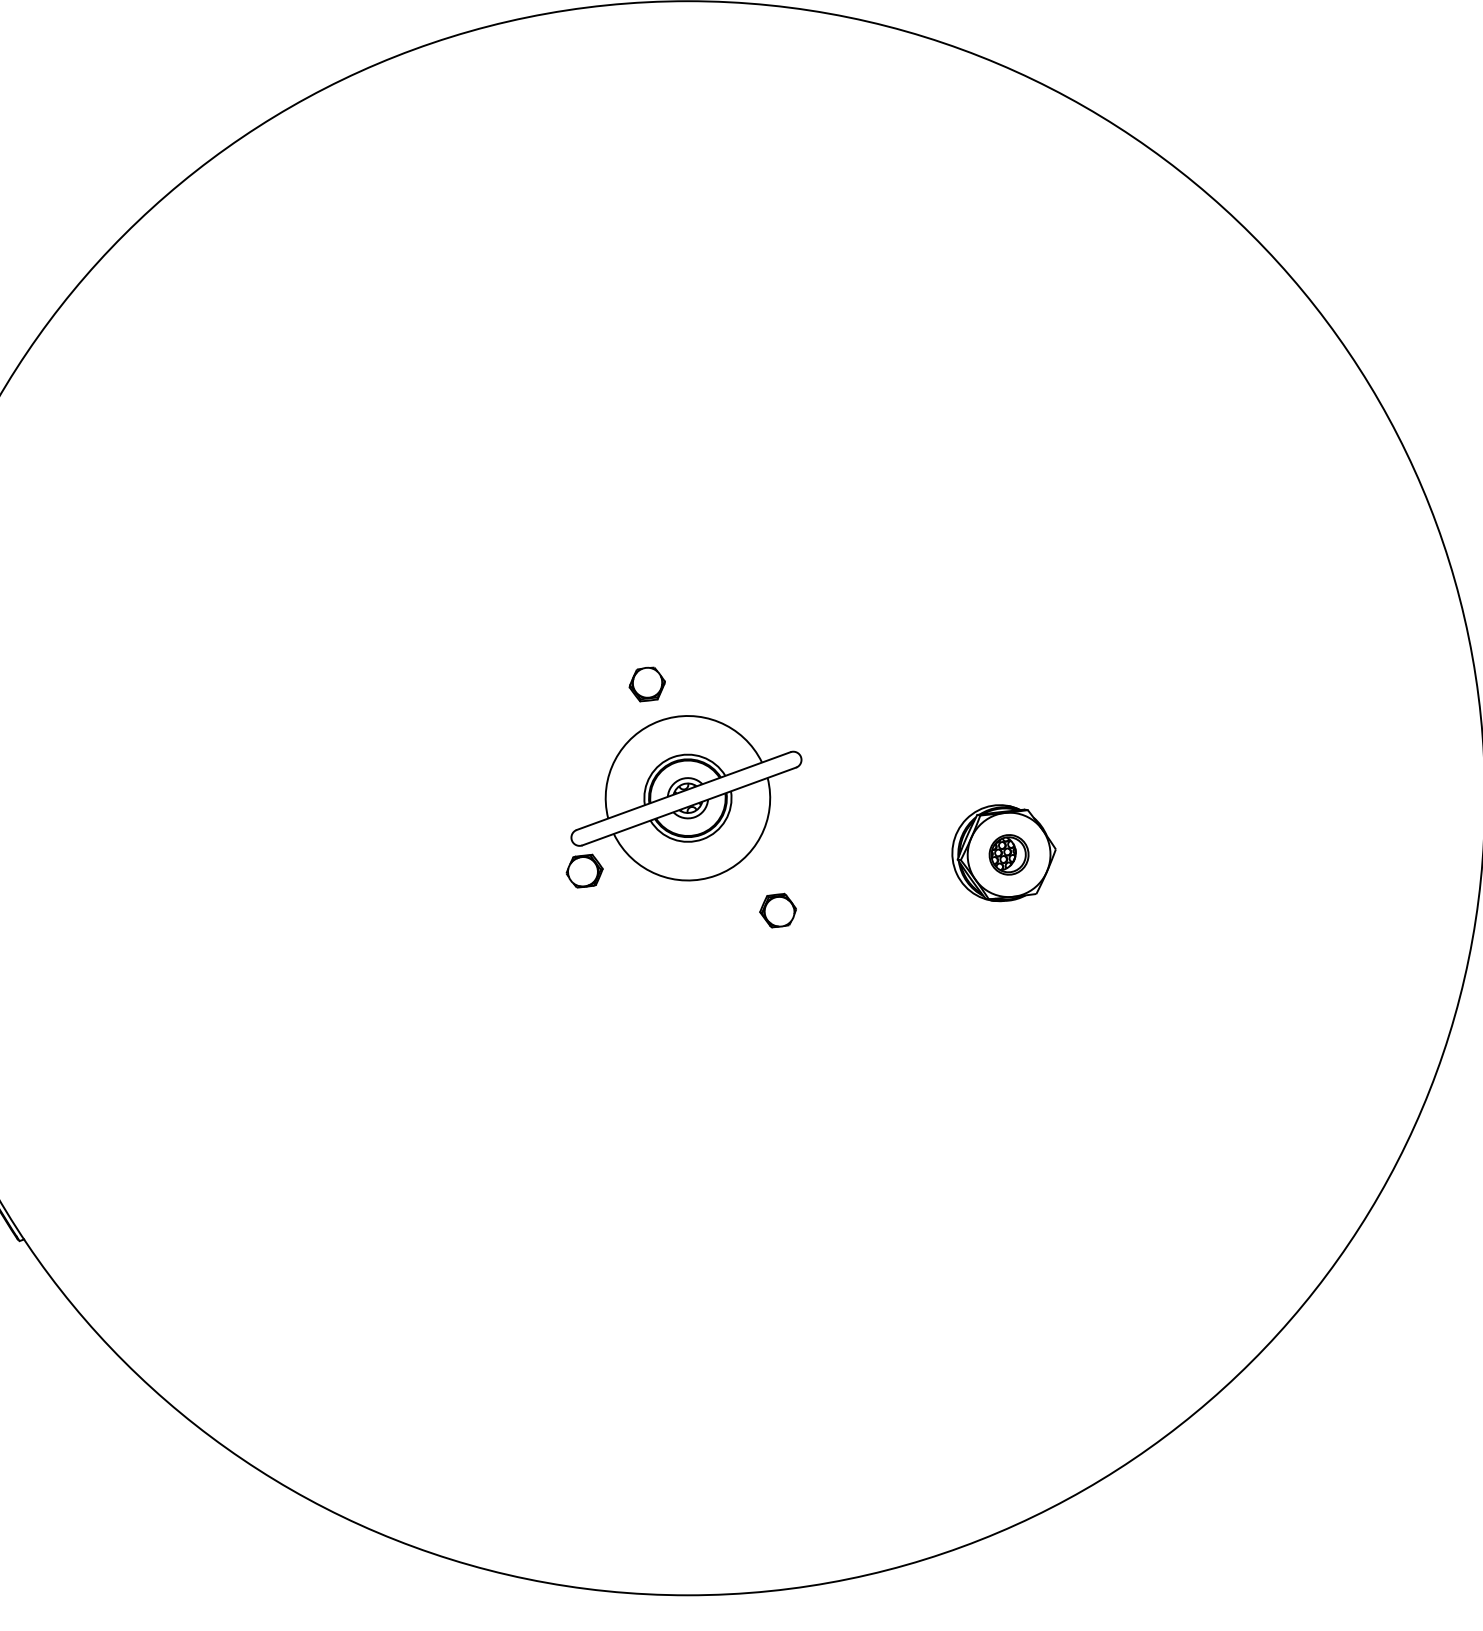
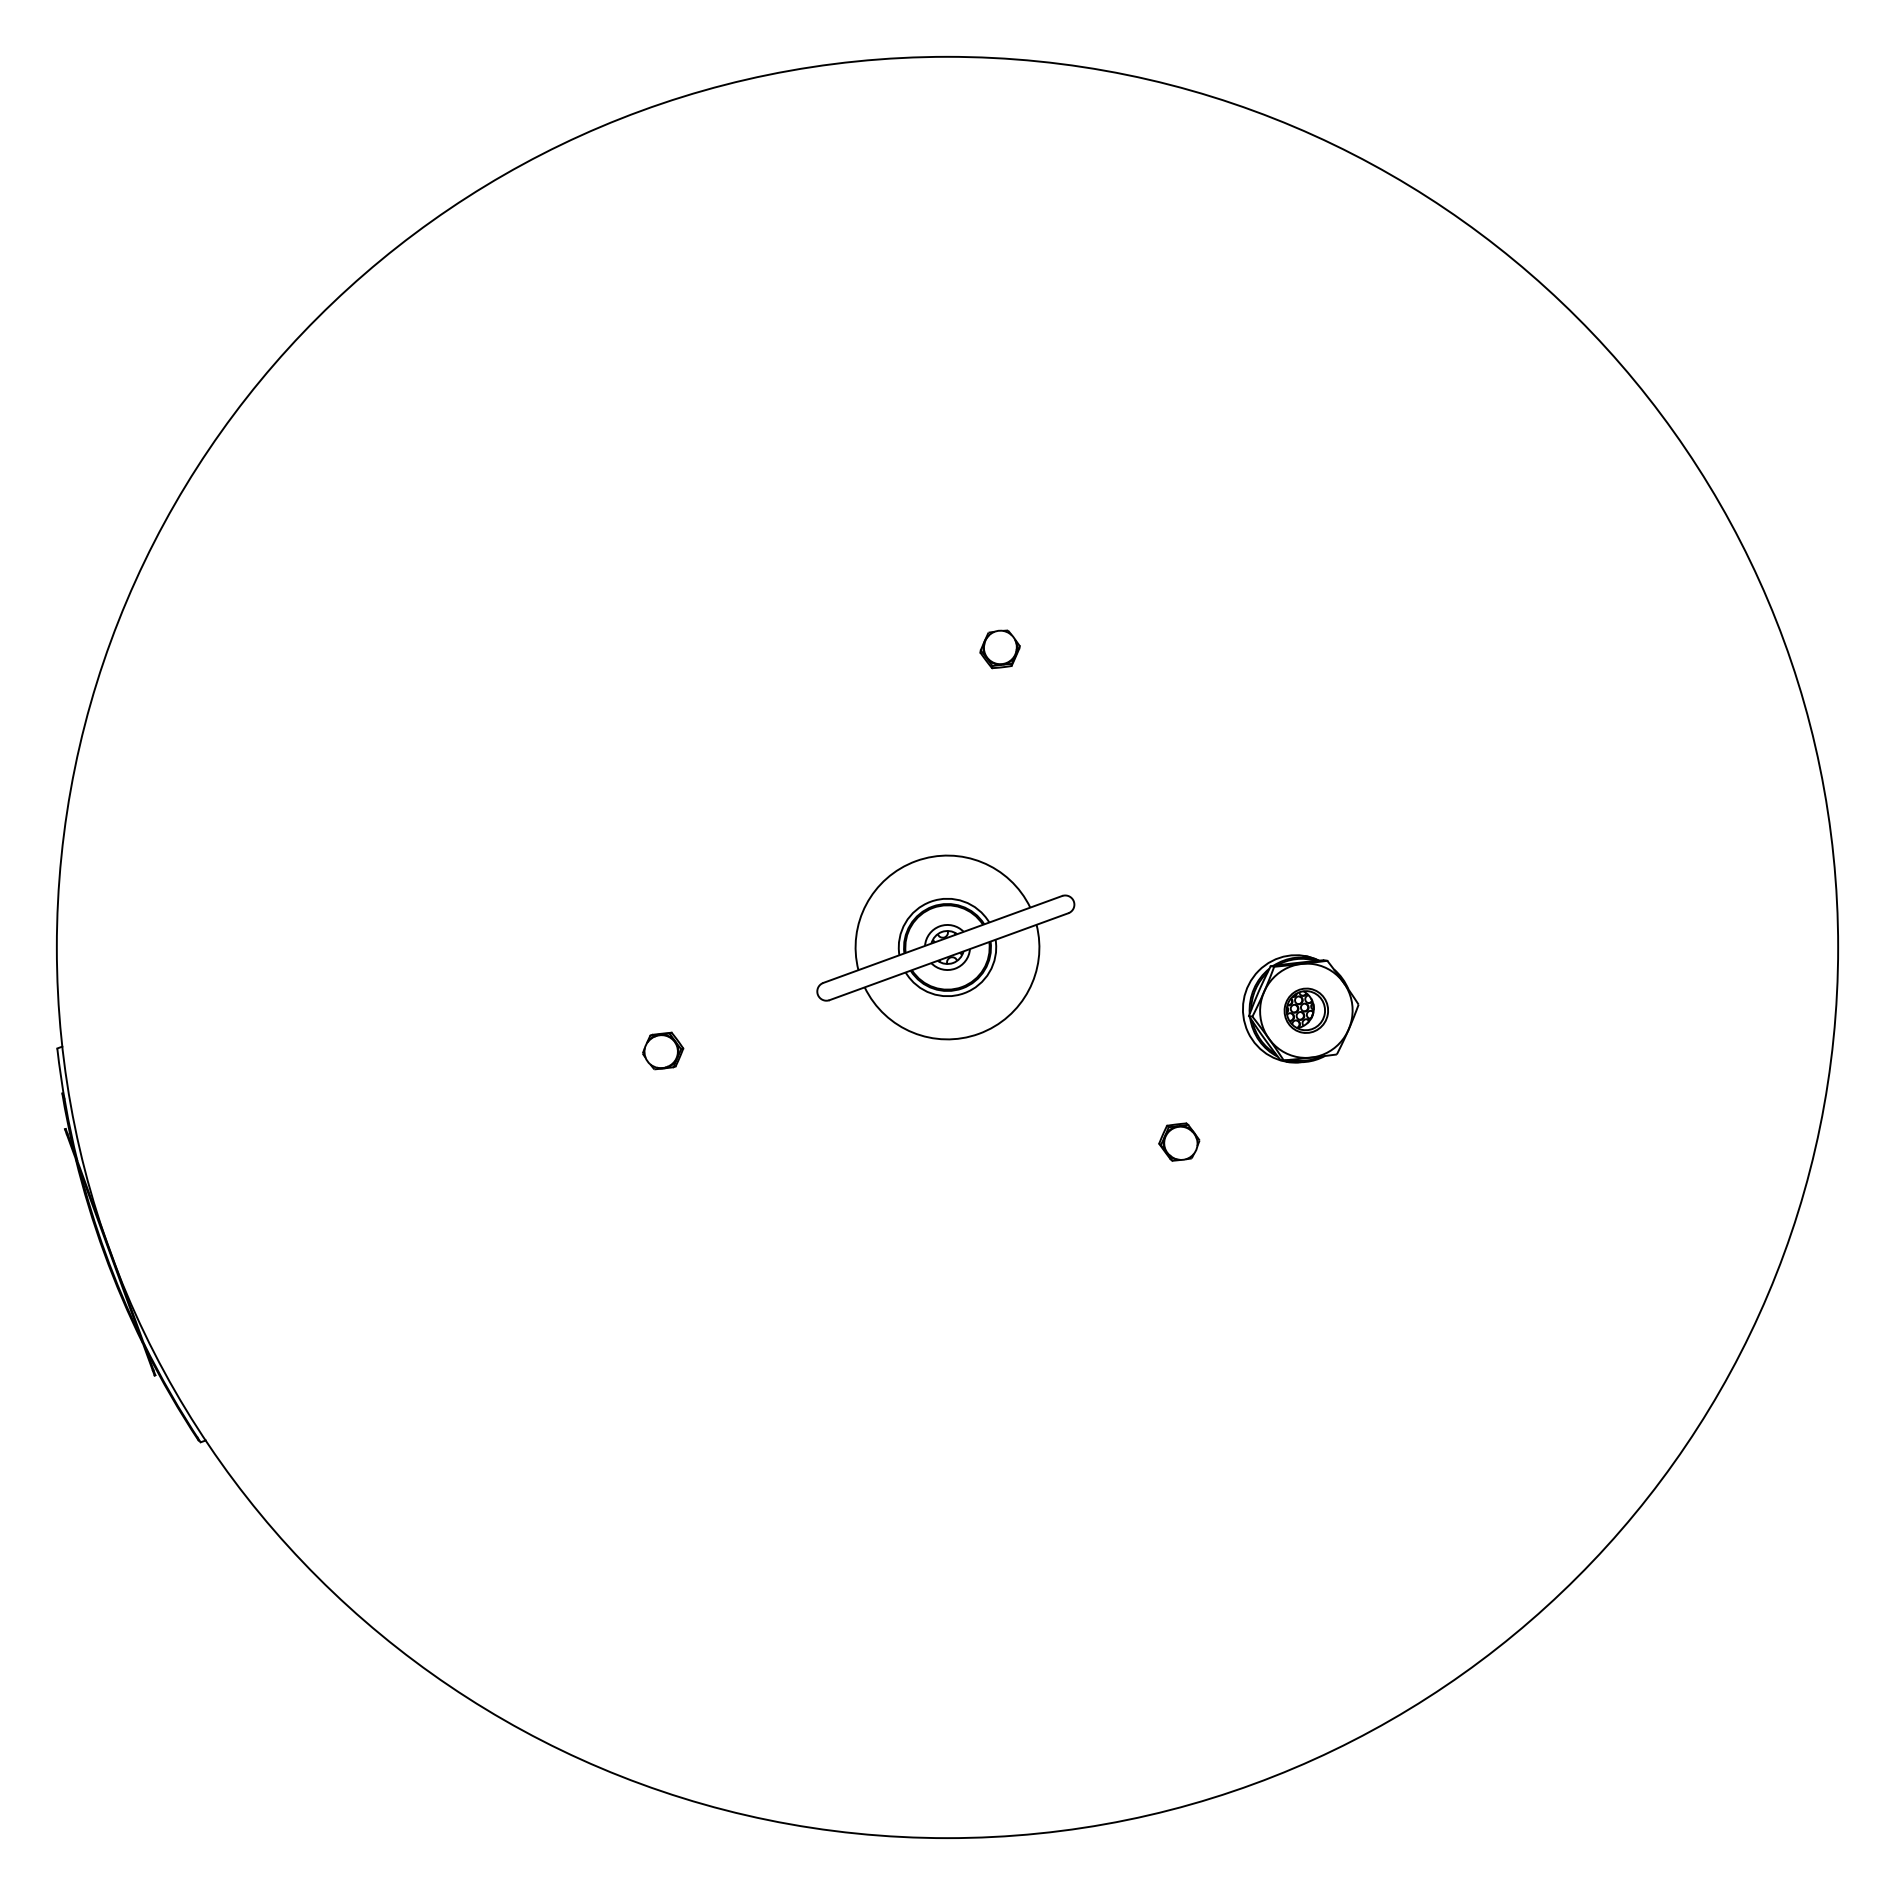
part: (646, 684) -> (999, 649), moved
part: (585, 870) -> (663, 1050), moved
part: (778, 910) -> (1179, 1141), moved

